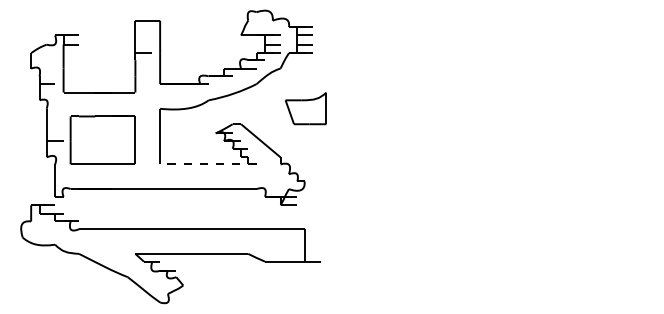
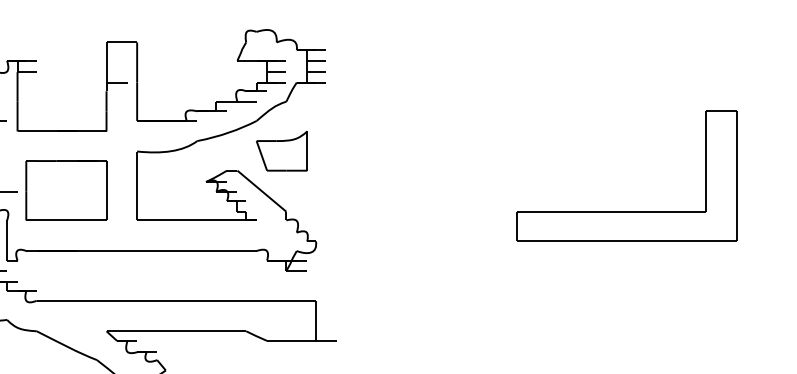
part: (305, 108) -> (281, 151), moved
part: (555, 156) -> (626, 210), added
line: (207, 164) -> (195, 220), dashed -> solid

